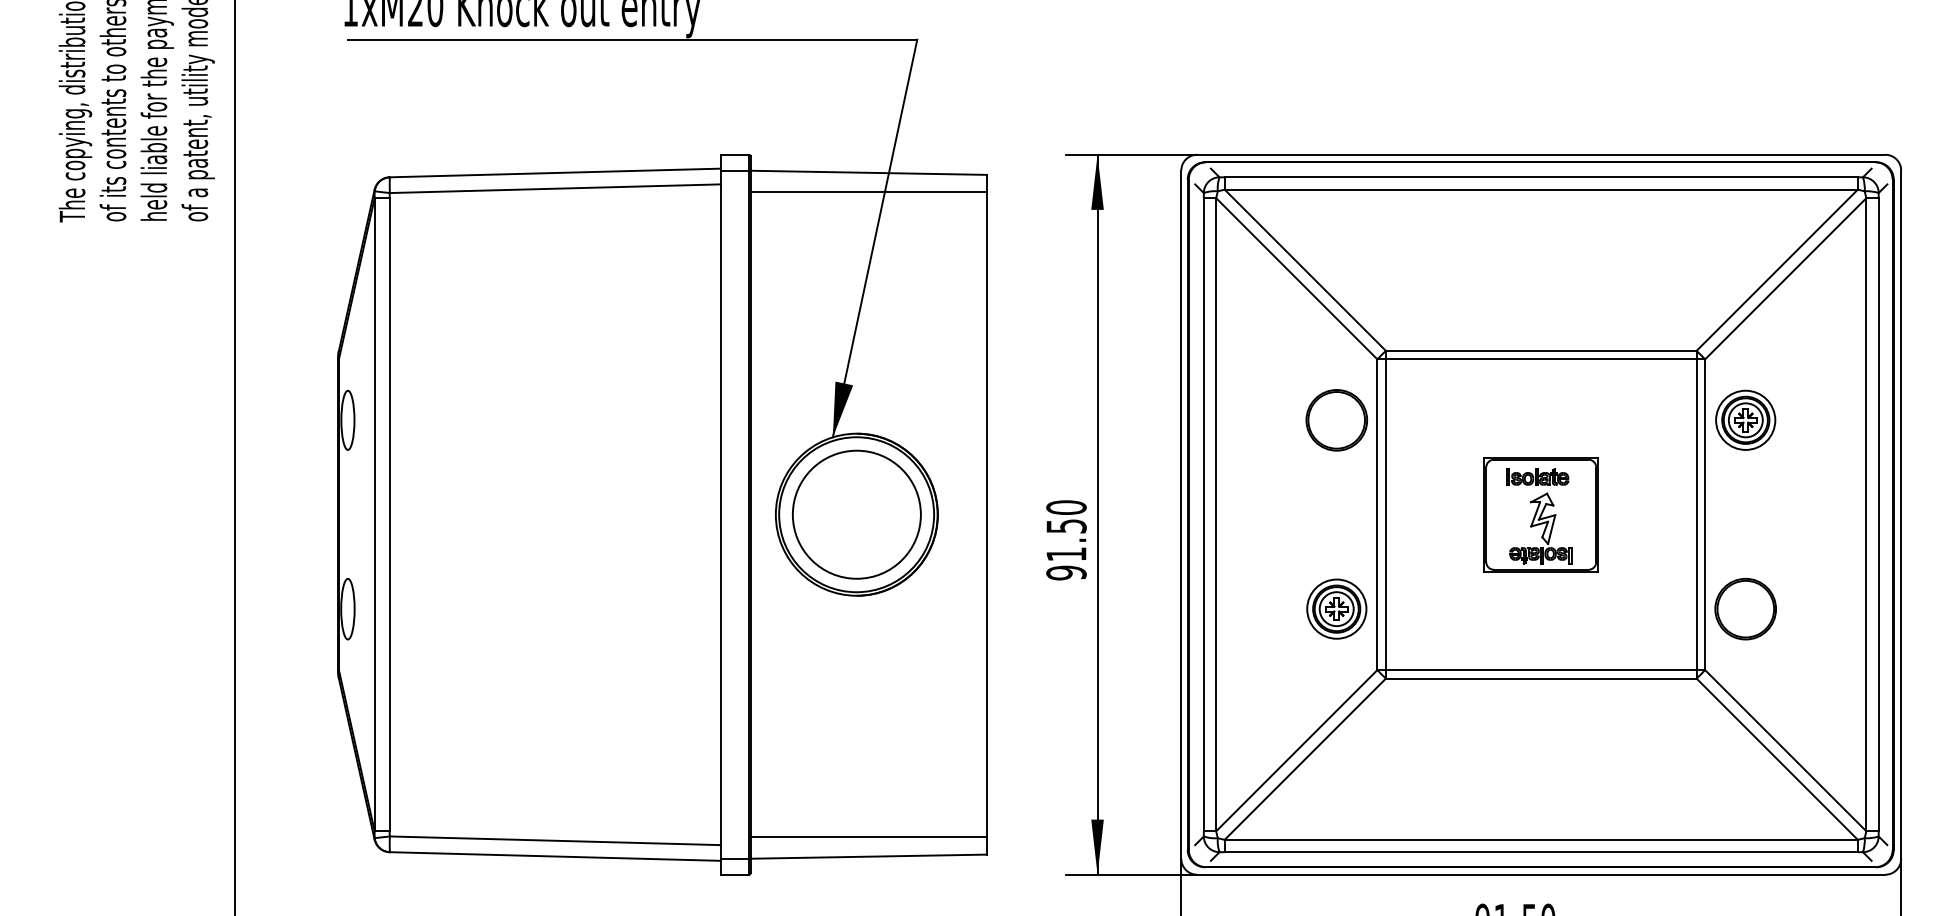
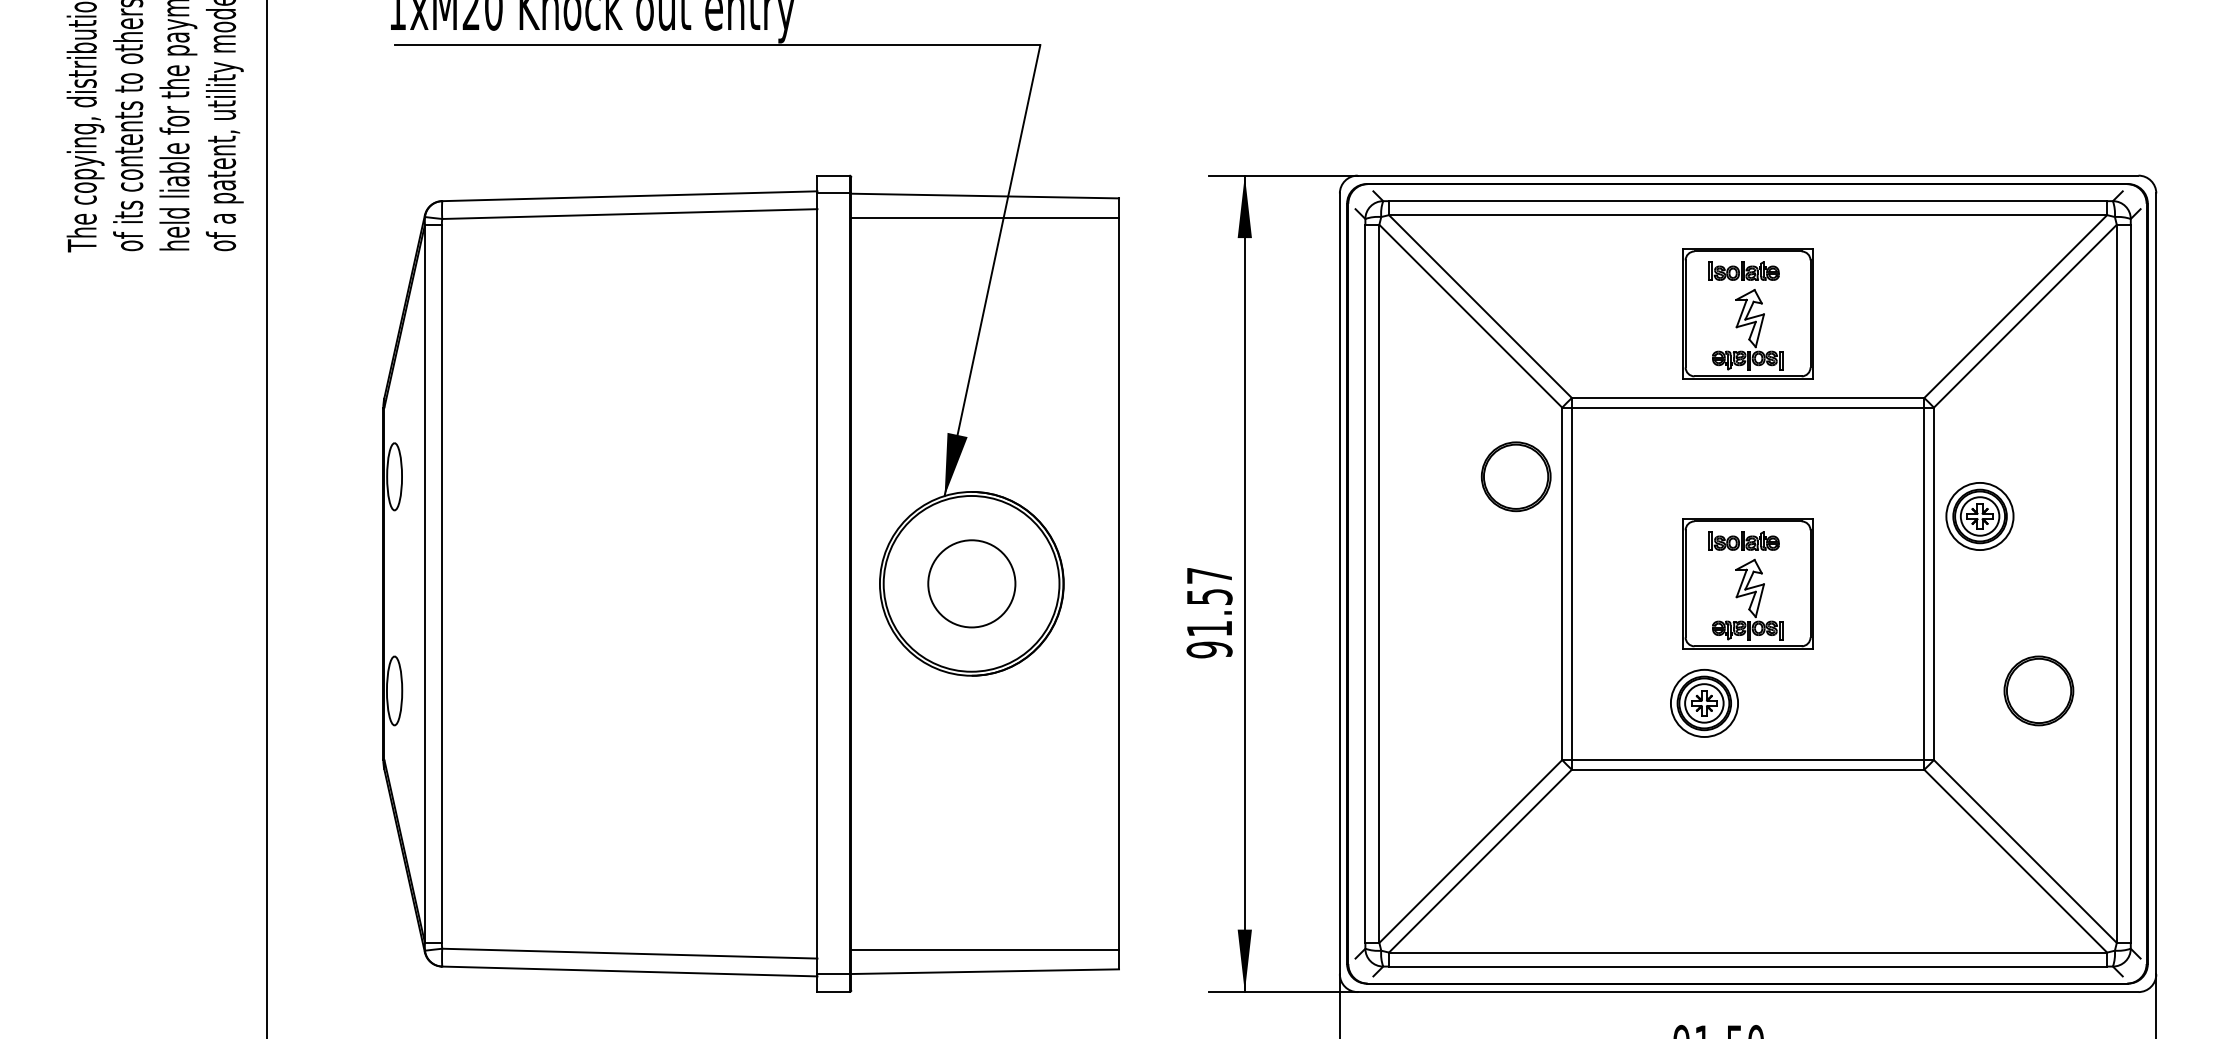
part: (1540, 276) -> (1747, 313), added
part: (1745, 419) -> (1979, 515), moved
text: (1066, 507) -> (1209, 575), 91.50 -> 91.57
circle: (856, 514) -> (971, 583), size x0.6
part: (1336, 608) -> (1704, 702), moved
part: (1745, 608) -> (2038, 690), moved

